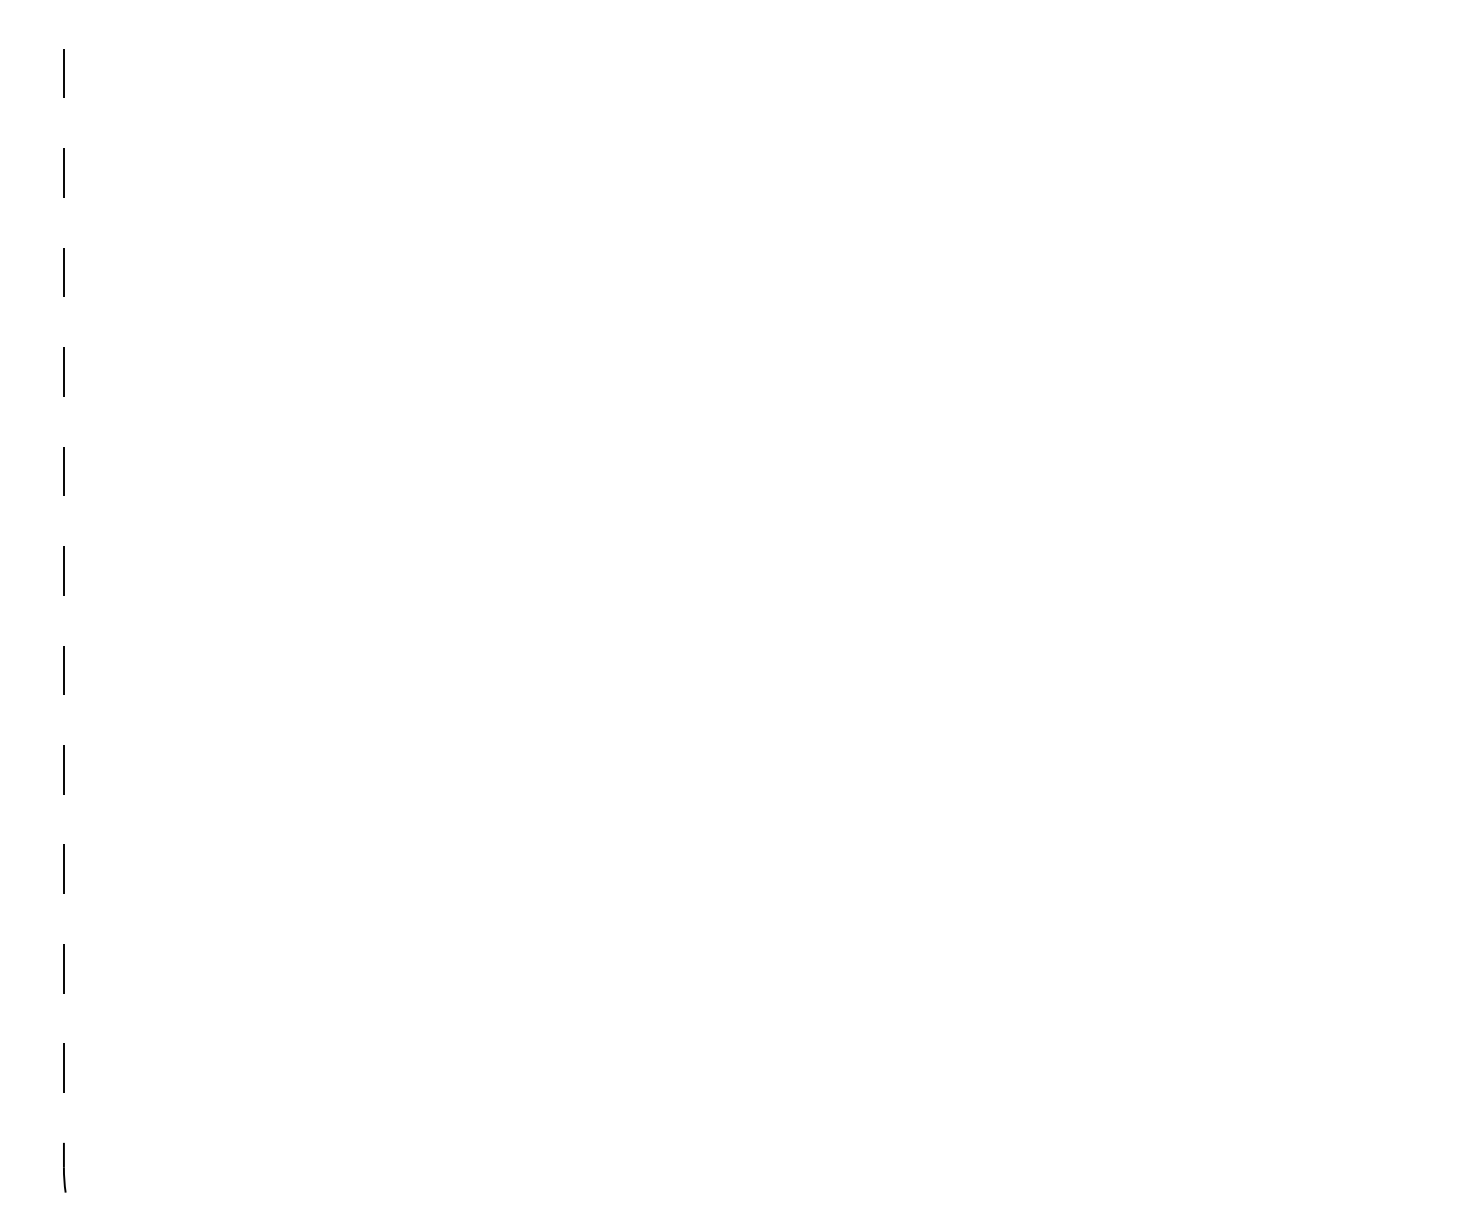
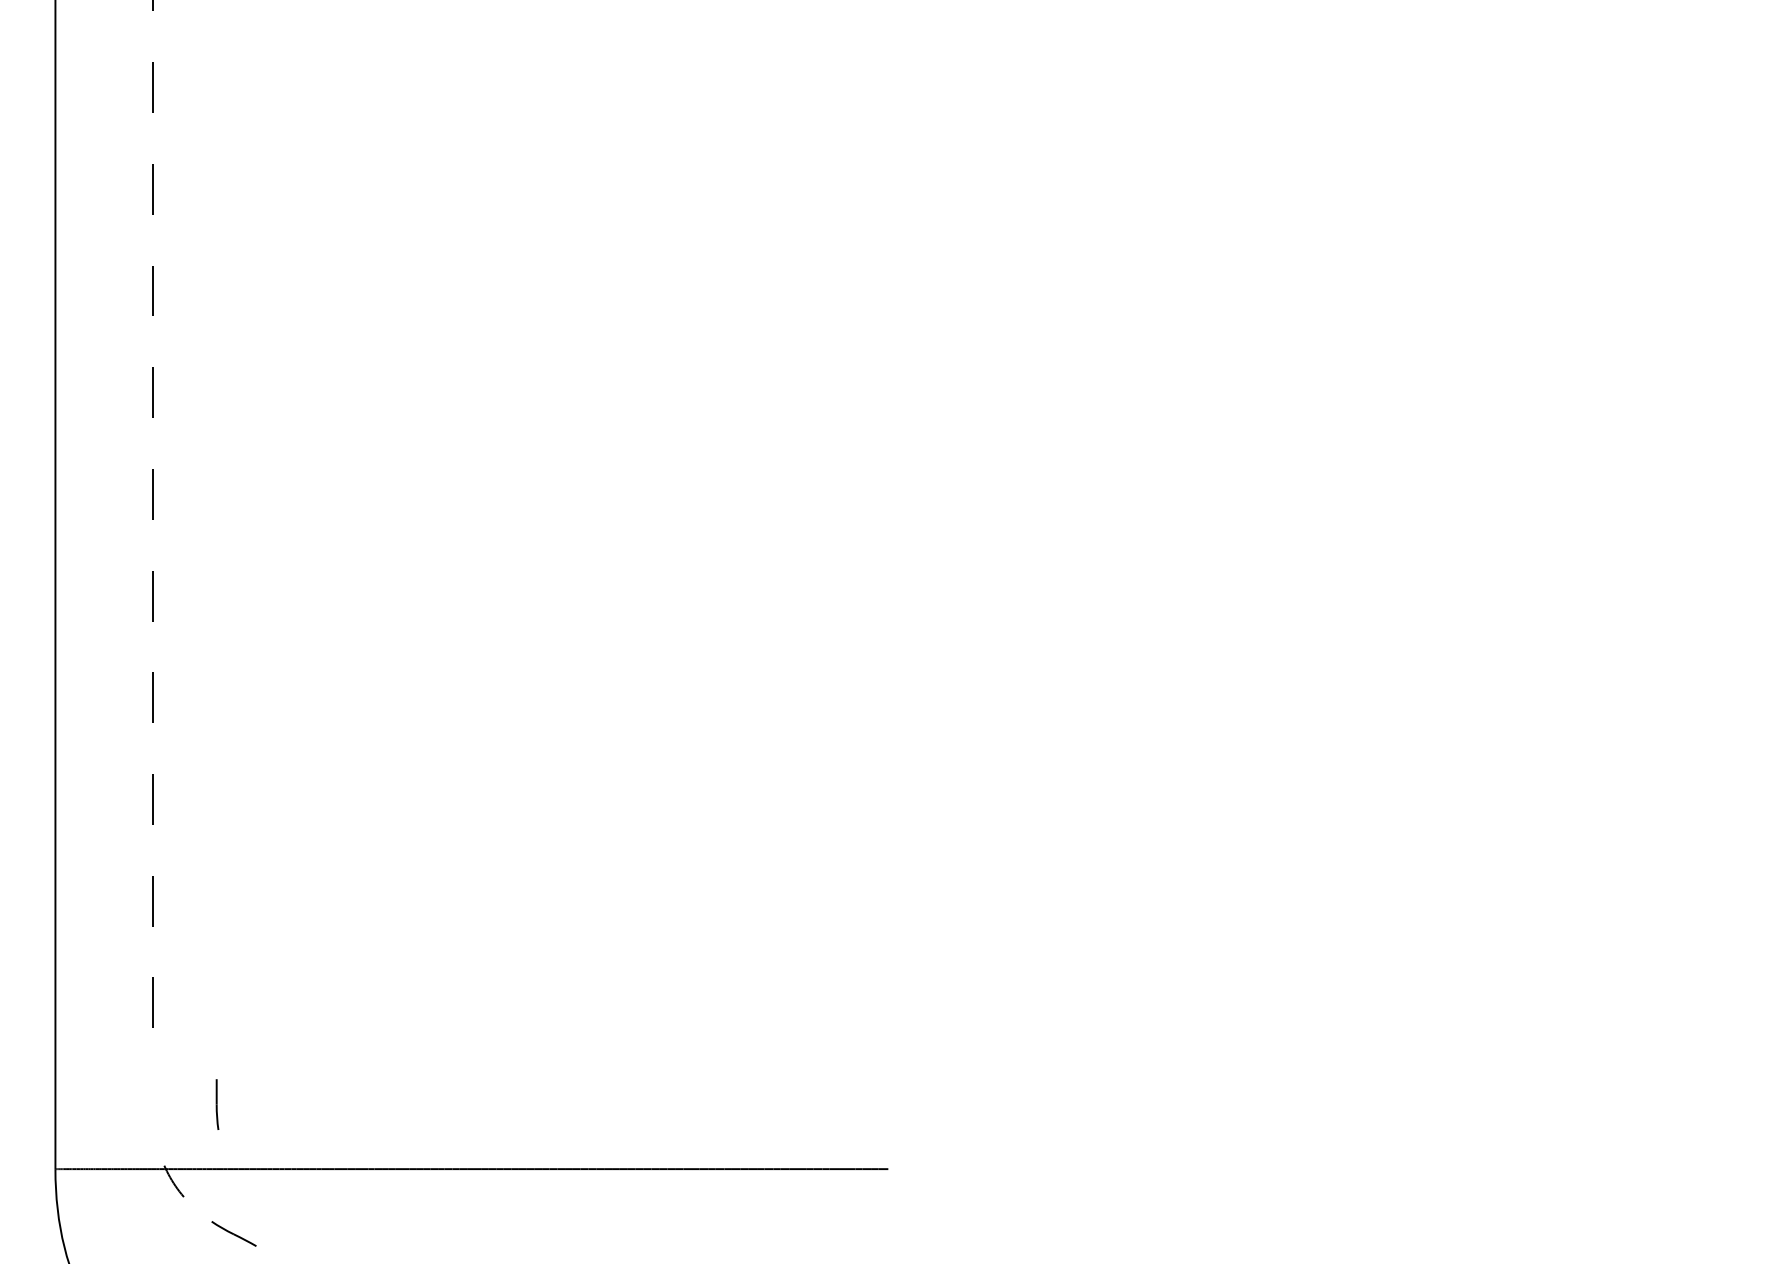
line: (64, 1167) -> (217, 1104), moved

